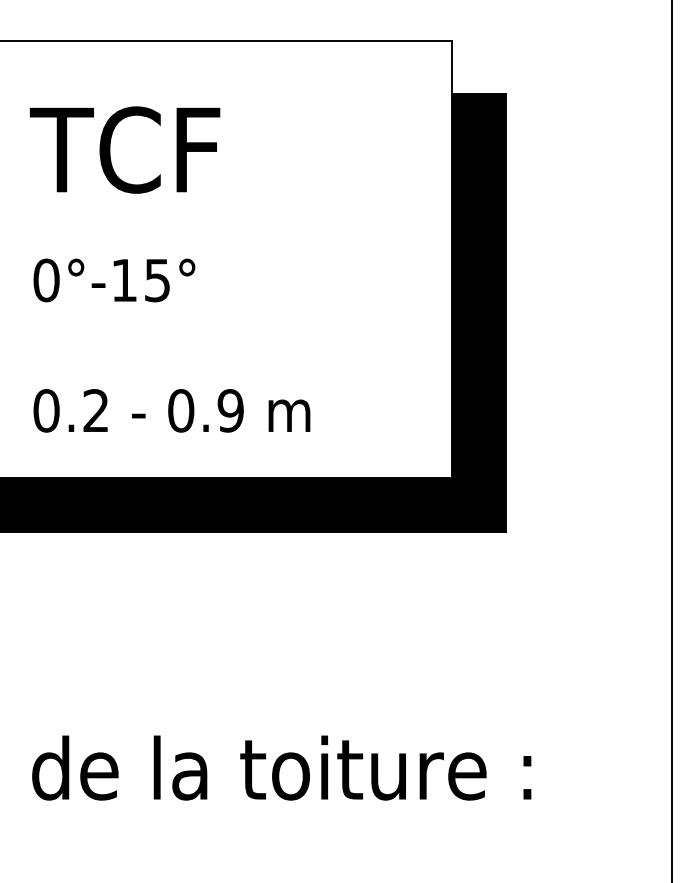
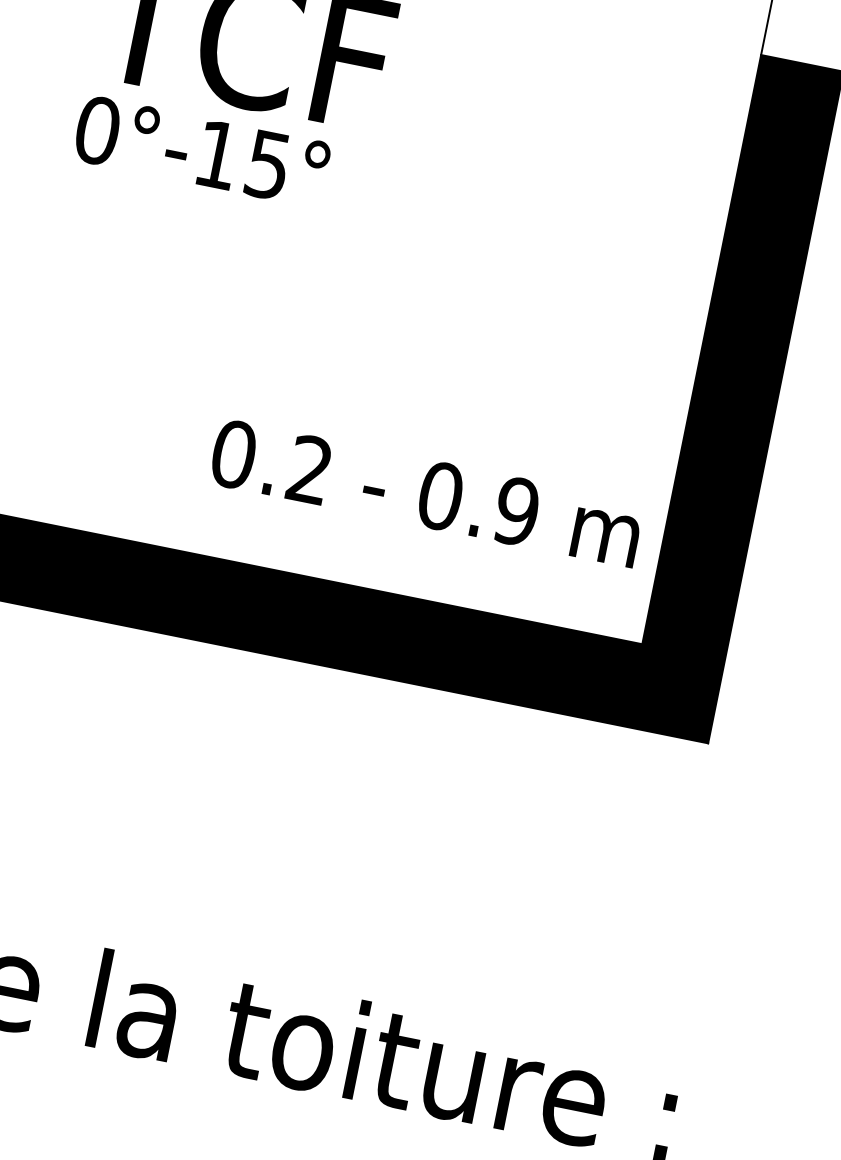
text: (114, 280) -> (202, 151), moved
text: (171, 410) -> (425, 492), moved

